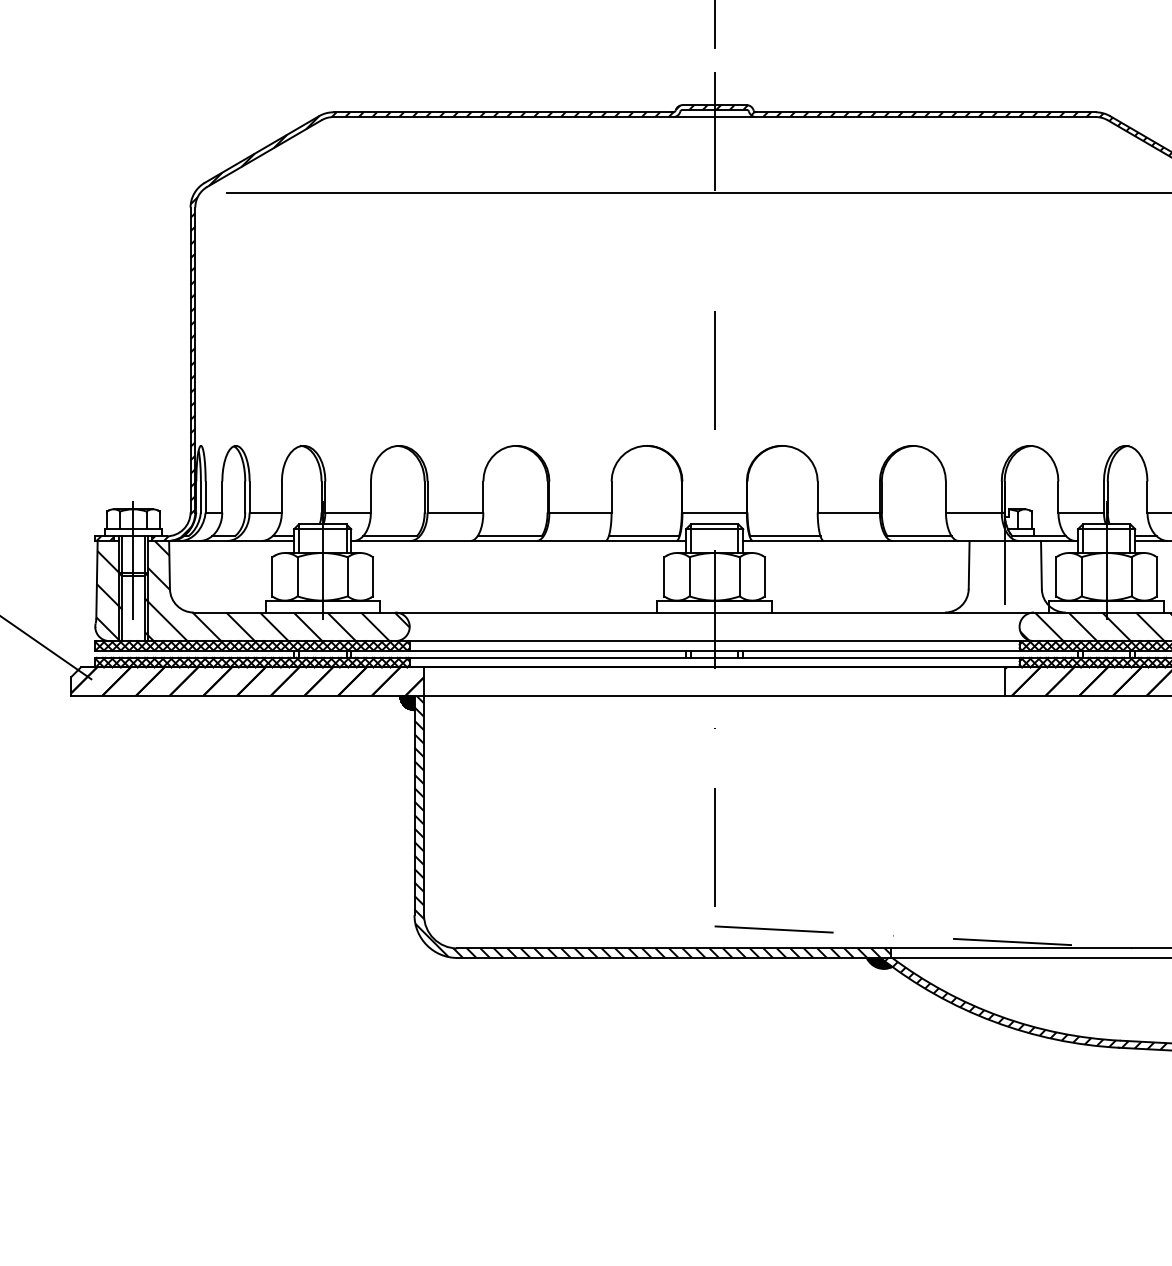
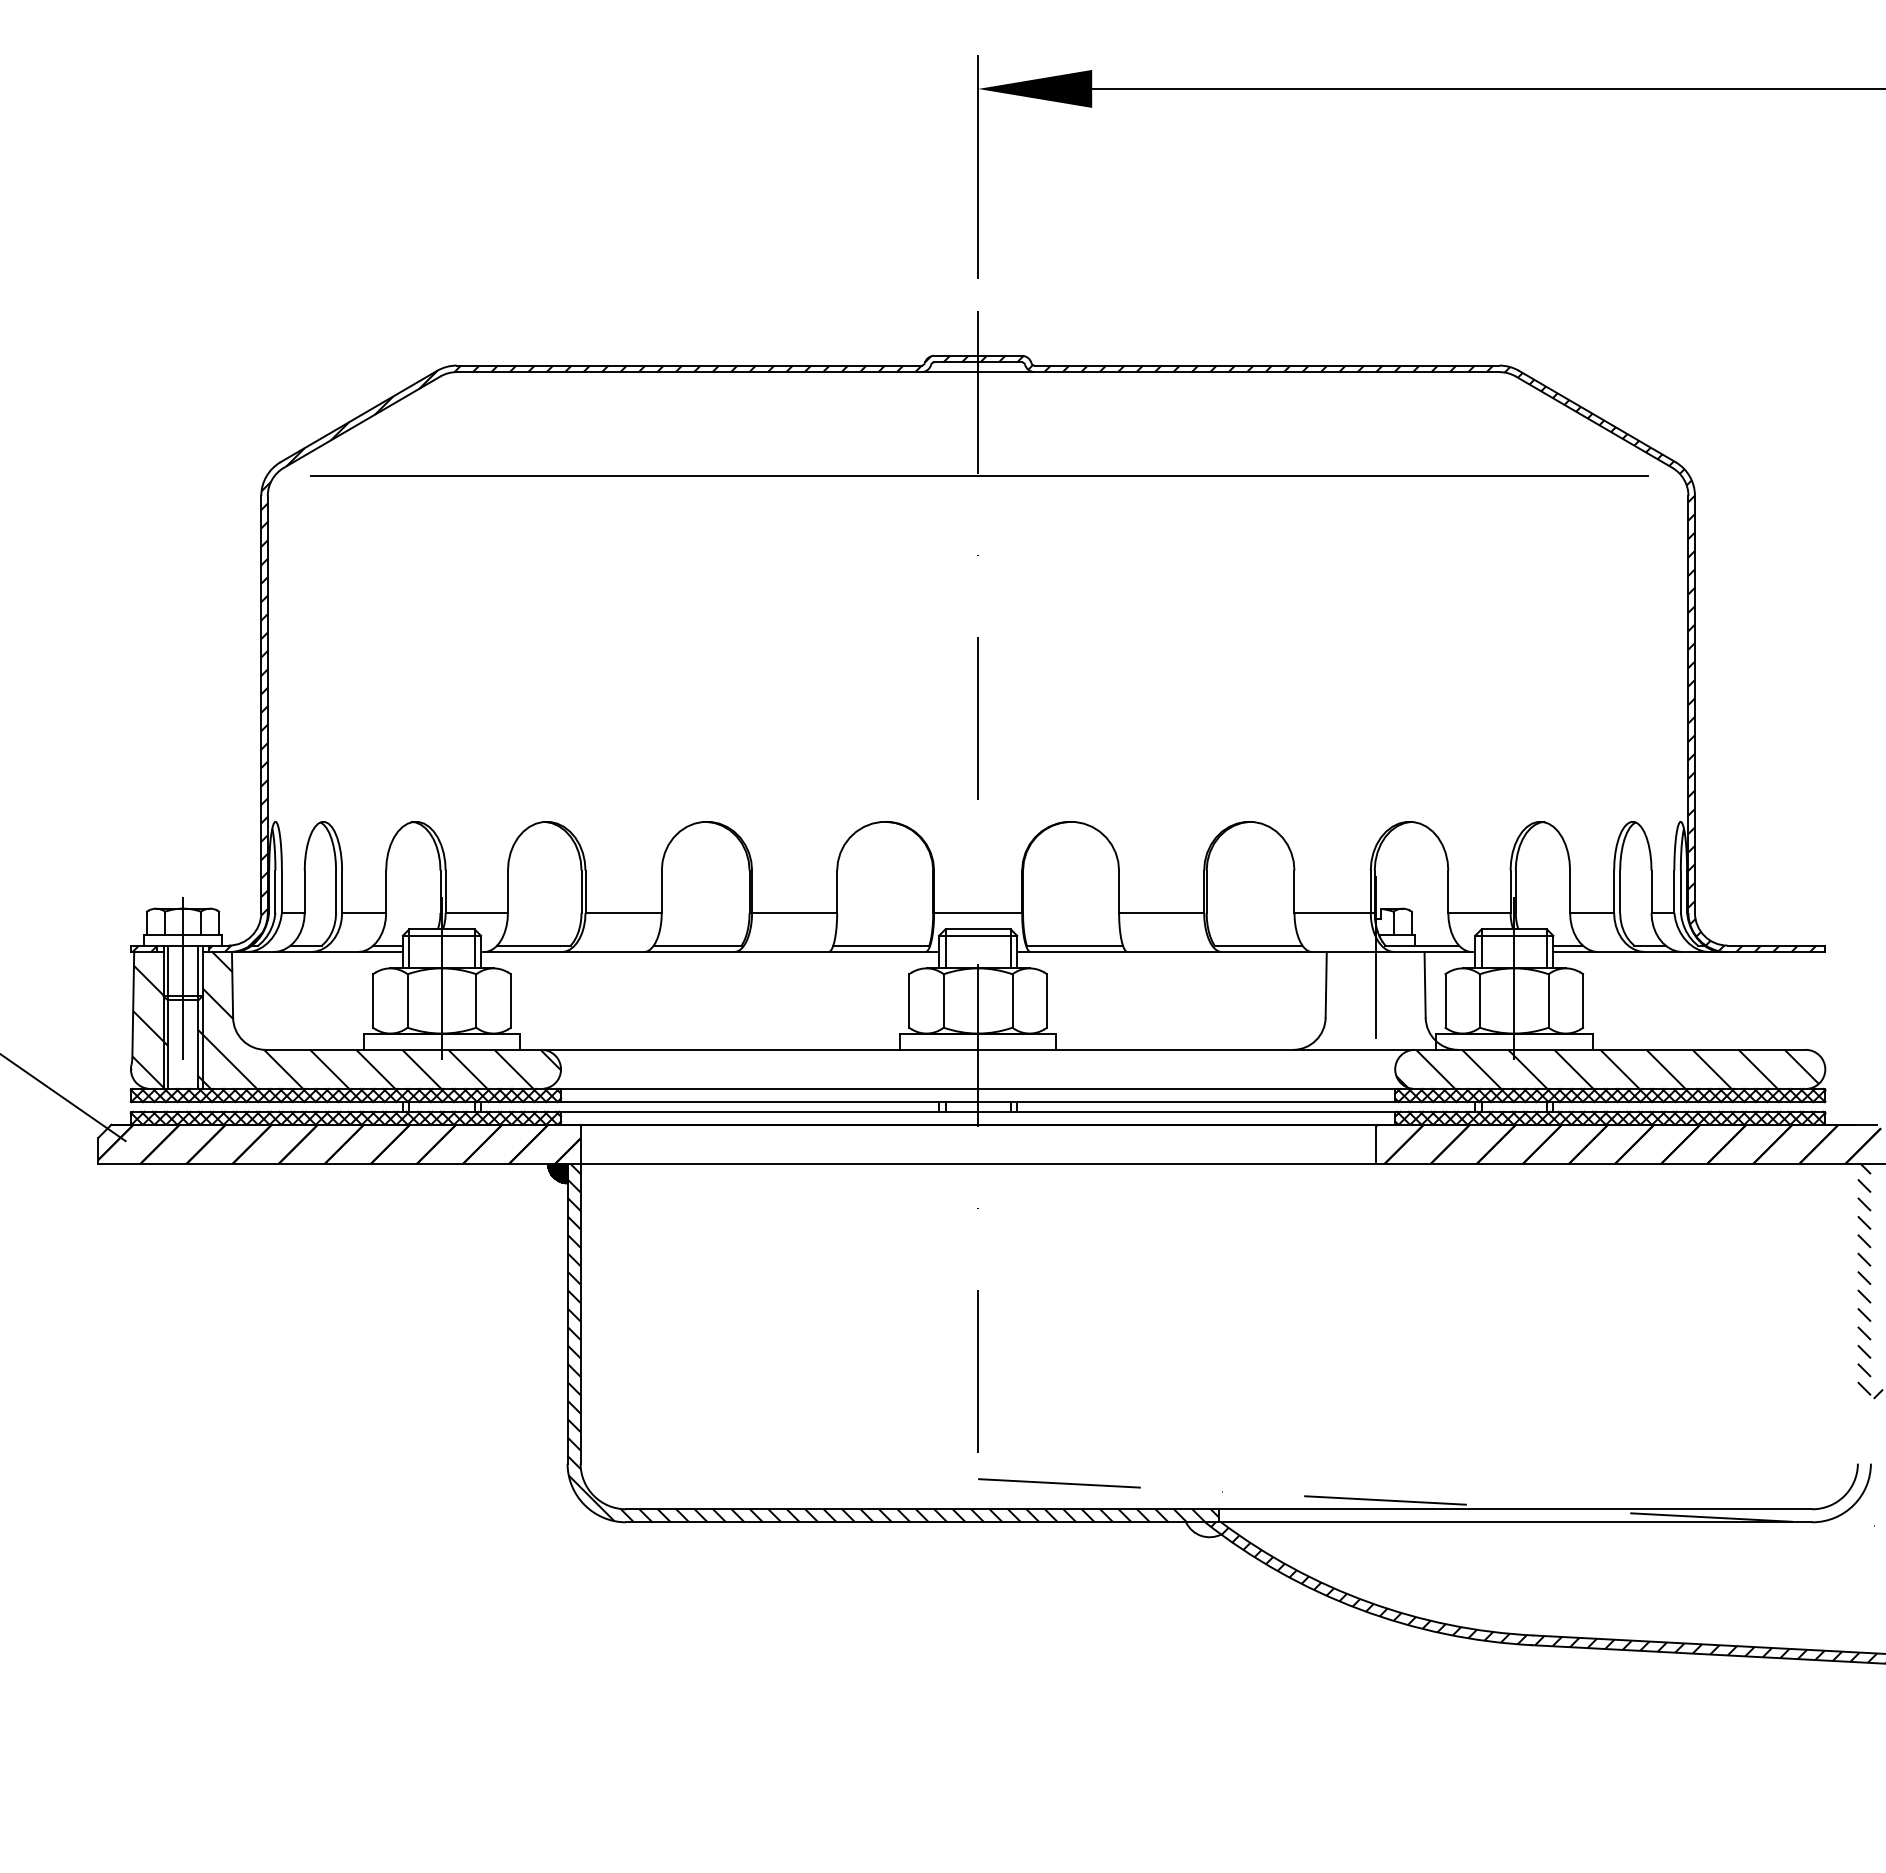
hatch: (879, 963) -> (1203, 1529), removed

